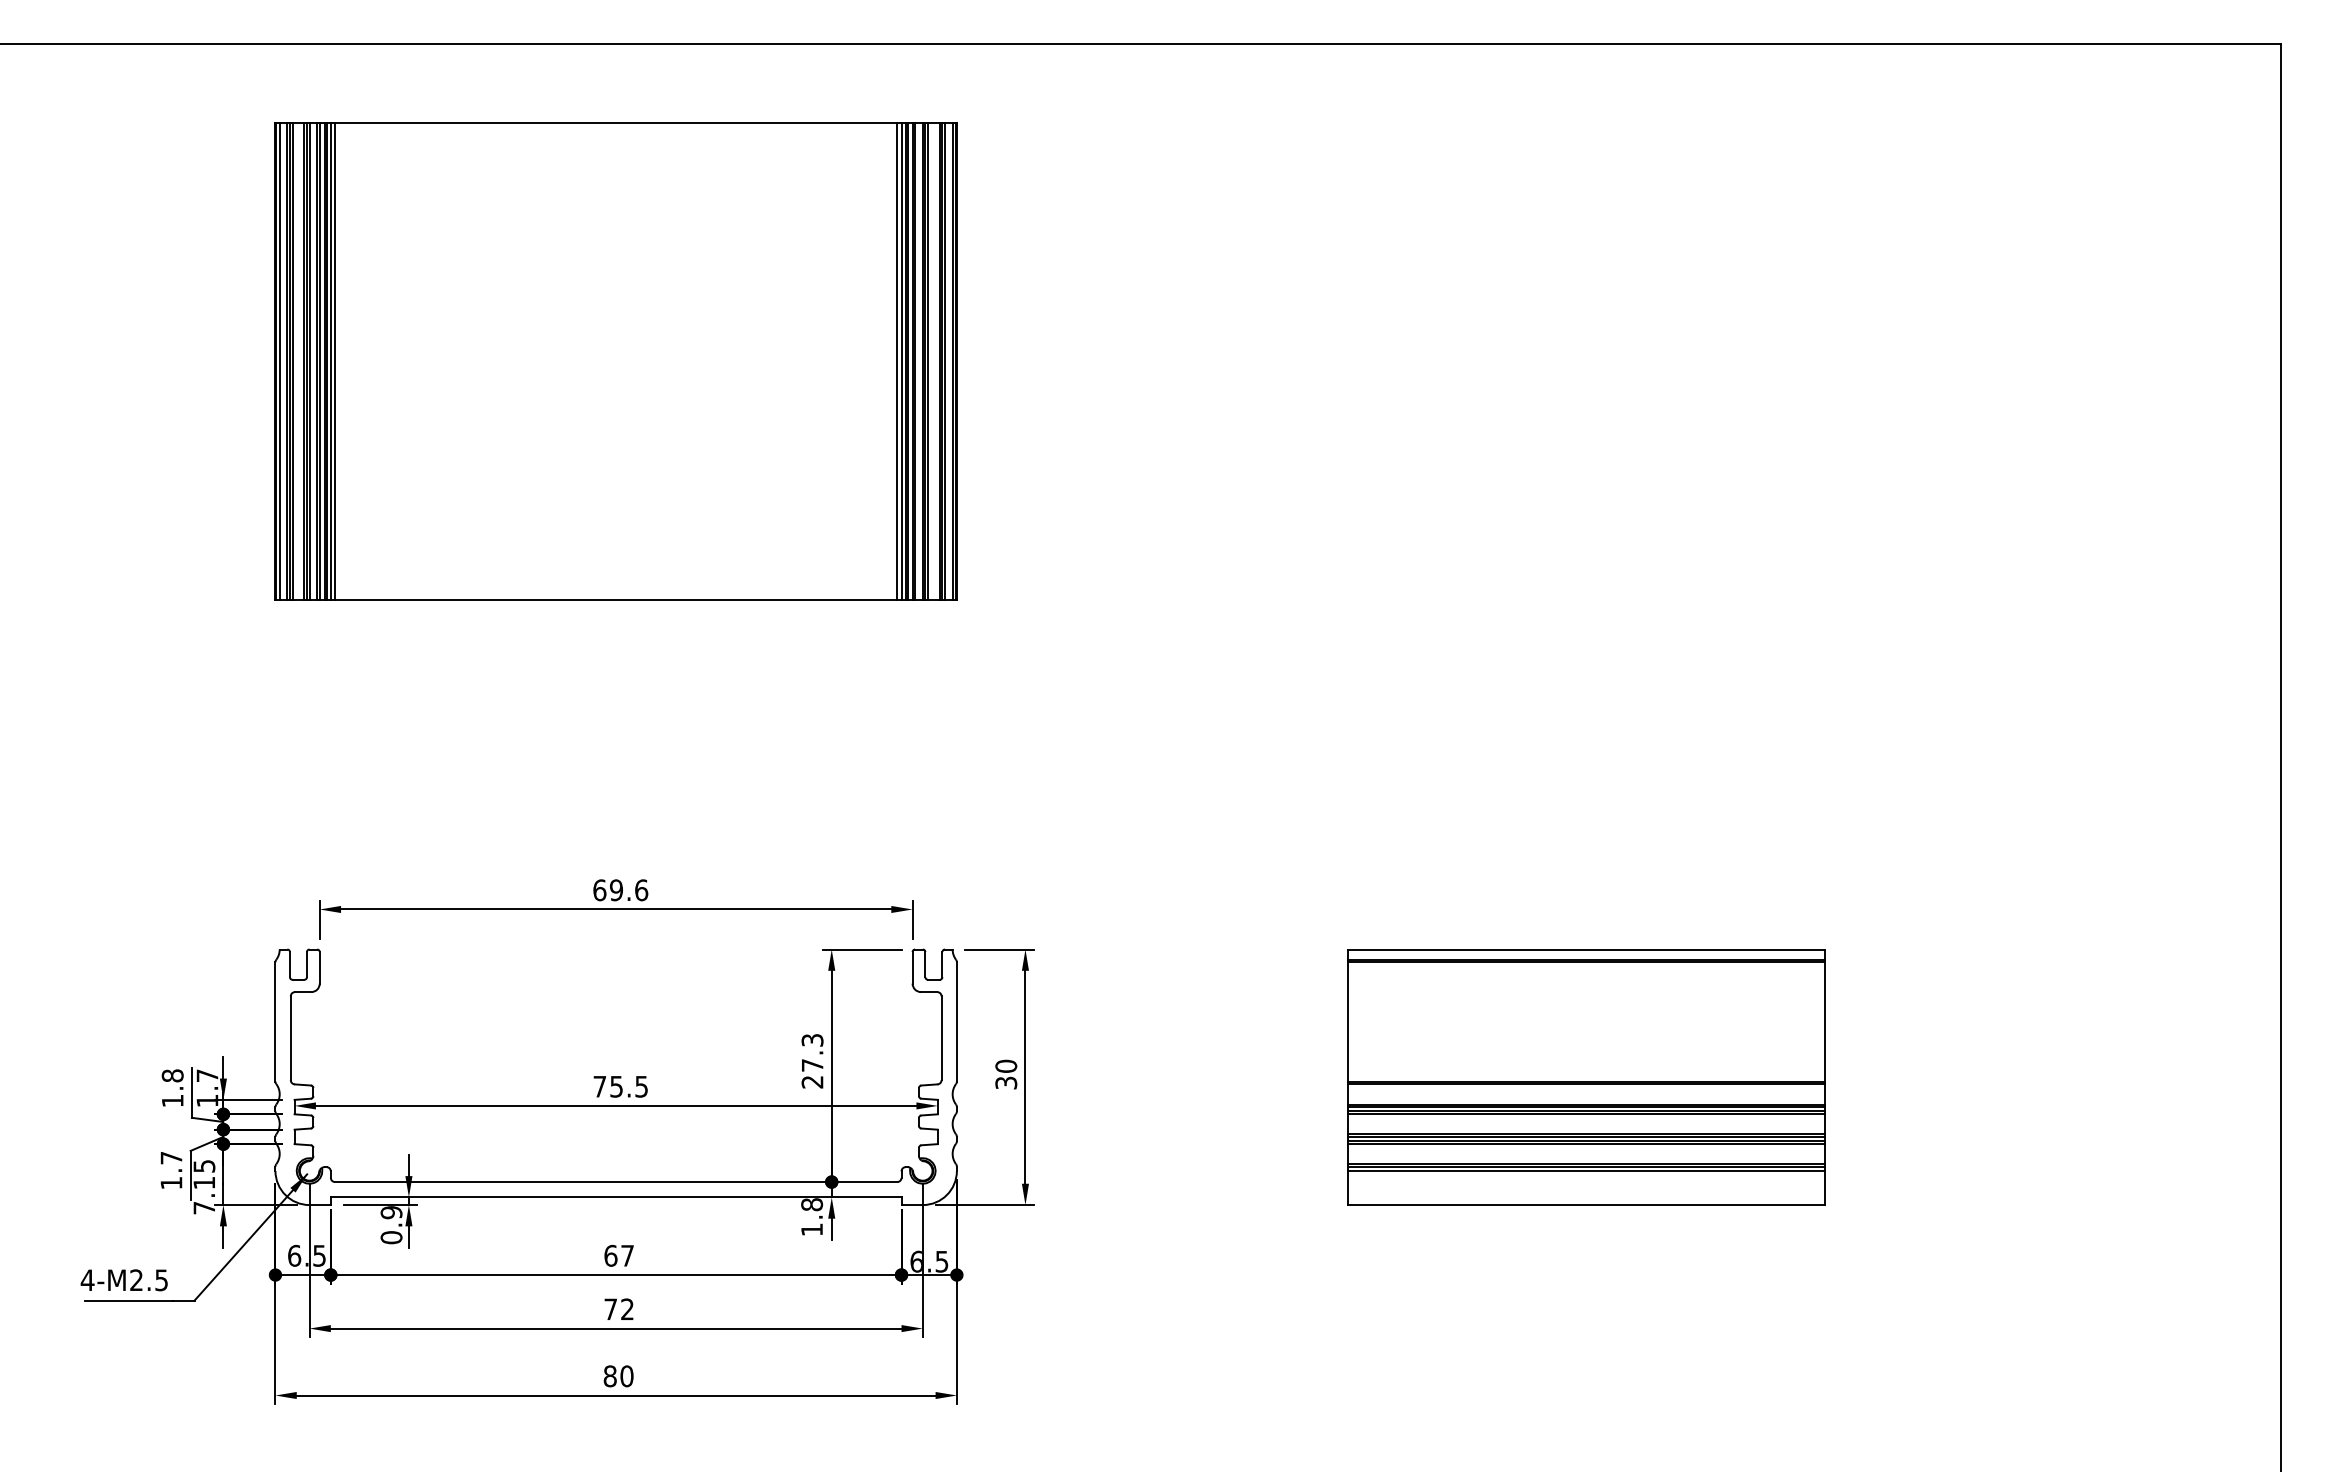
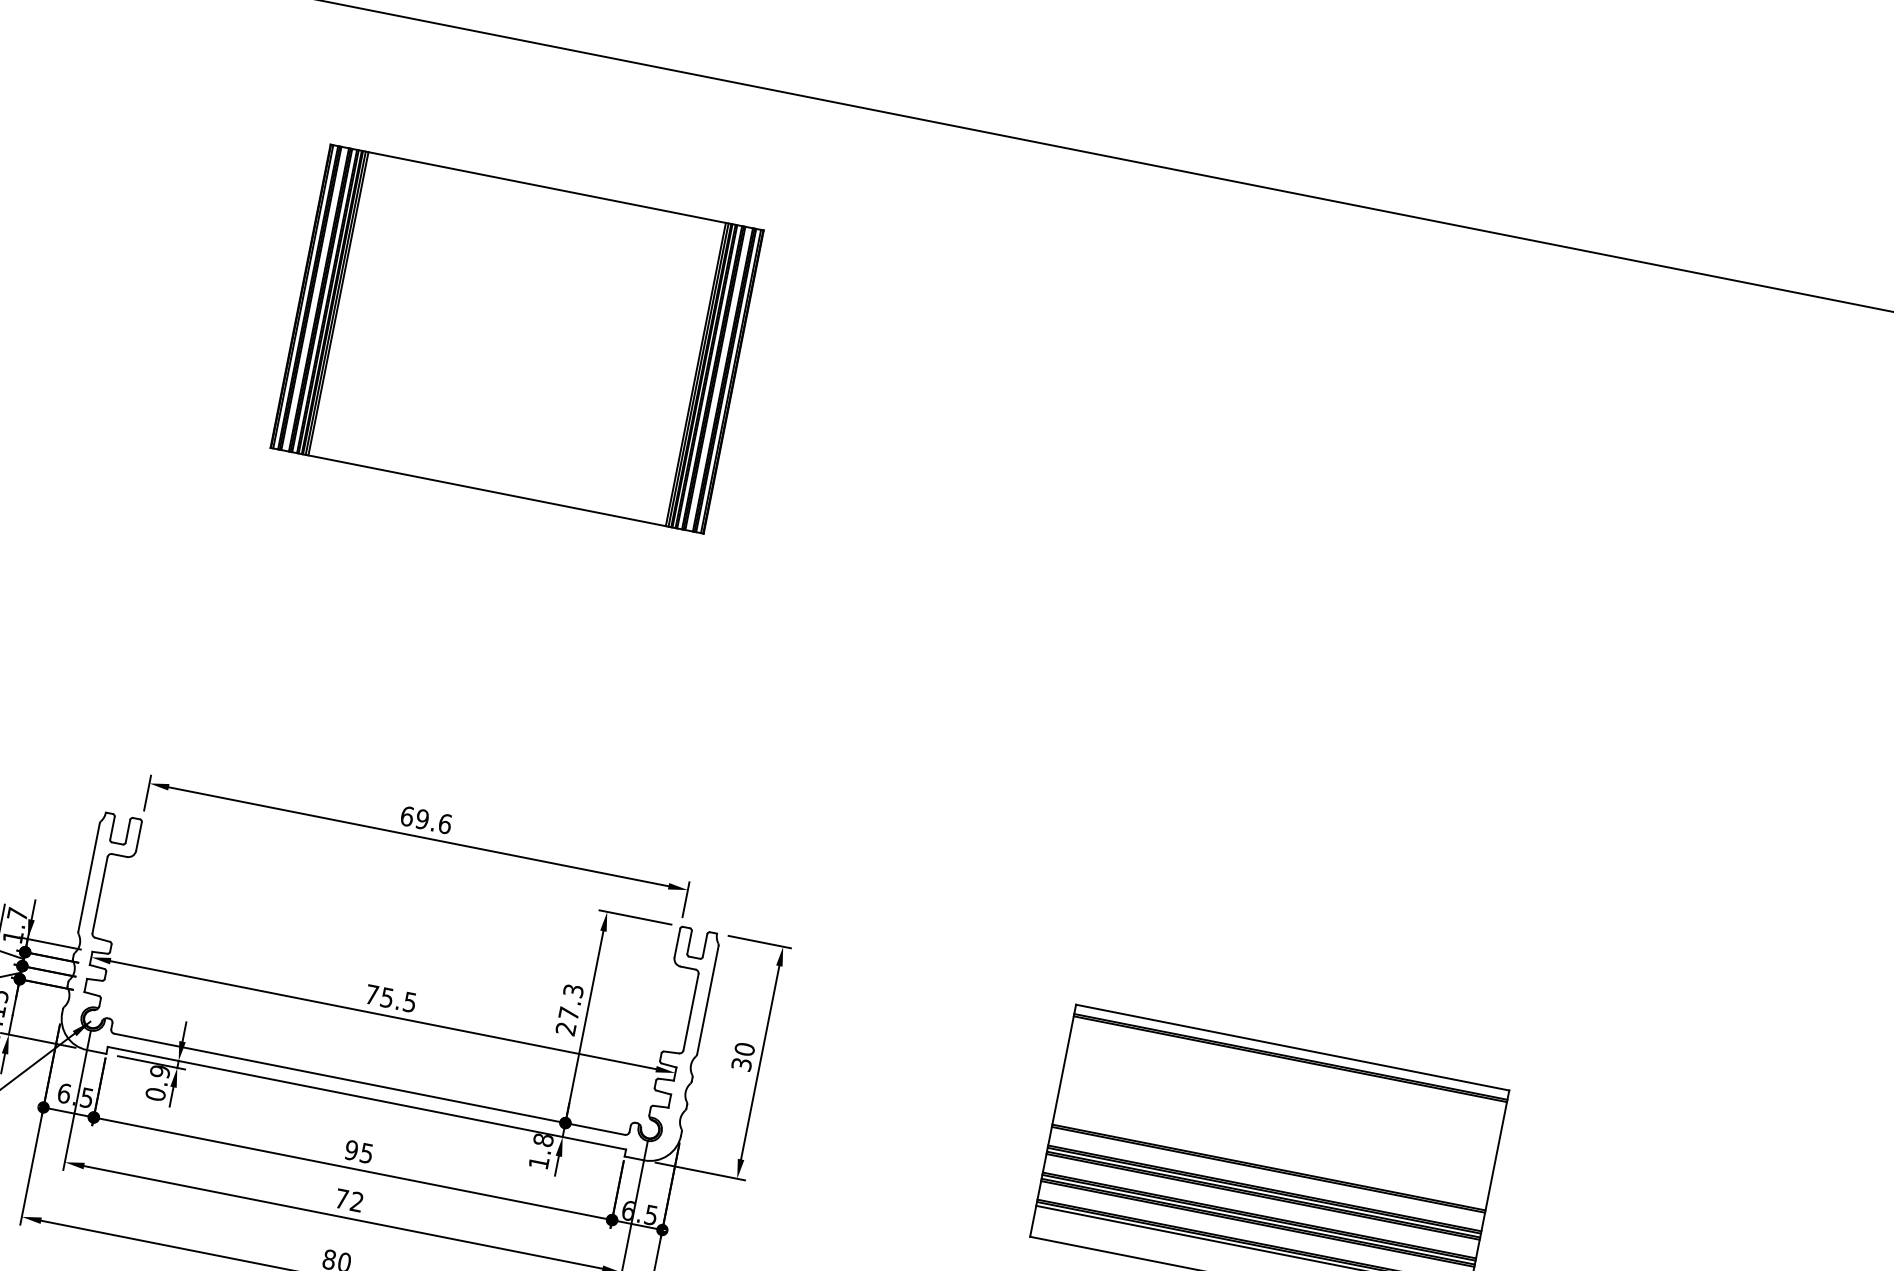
part: (615, 361) -> (516, 338), size x0.7
text: (618, 1255) -> (358, 1151), 67 -> 95

